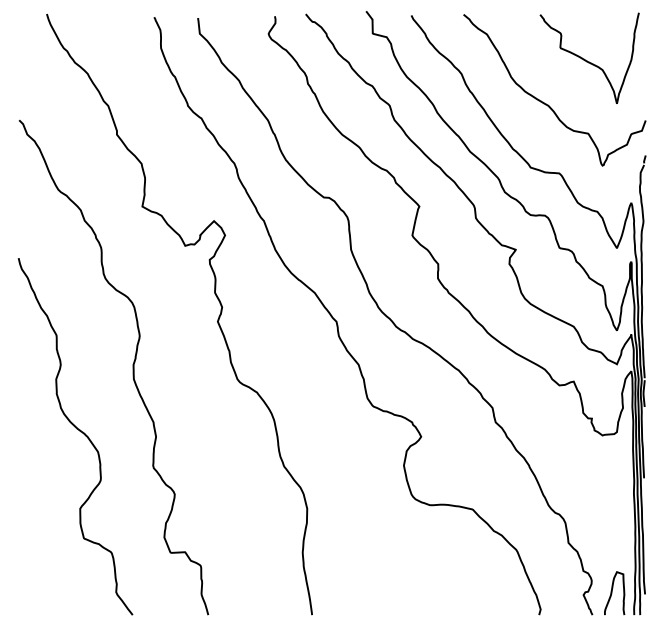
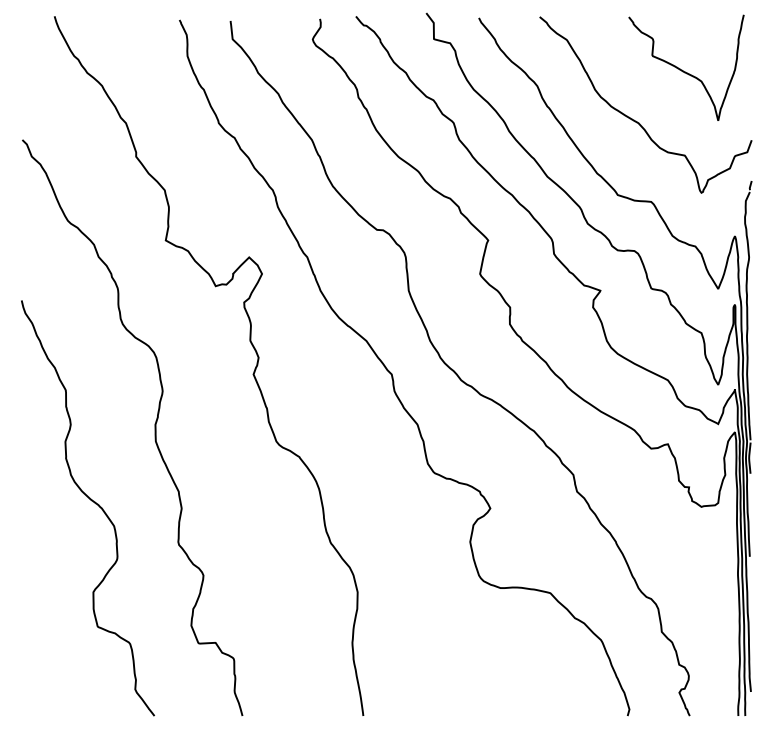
curve: (612, 593) -> (712, 690), removed

